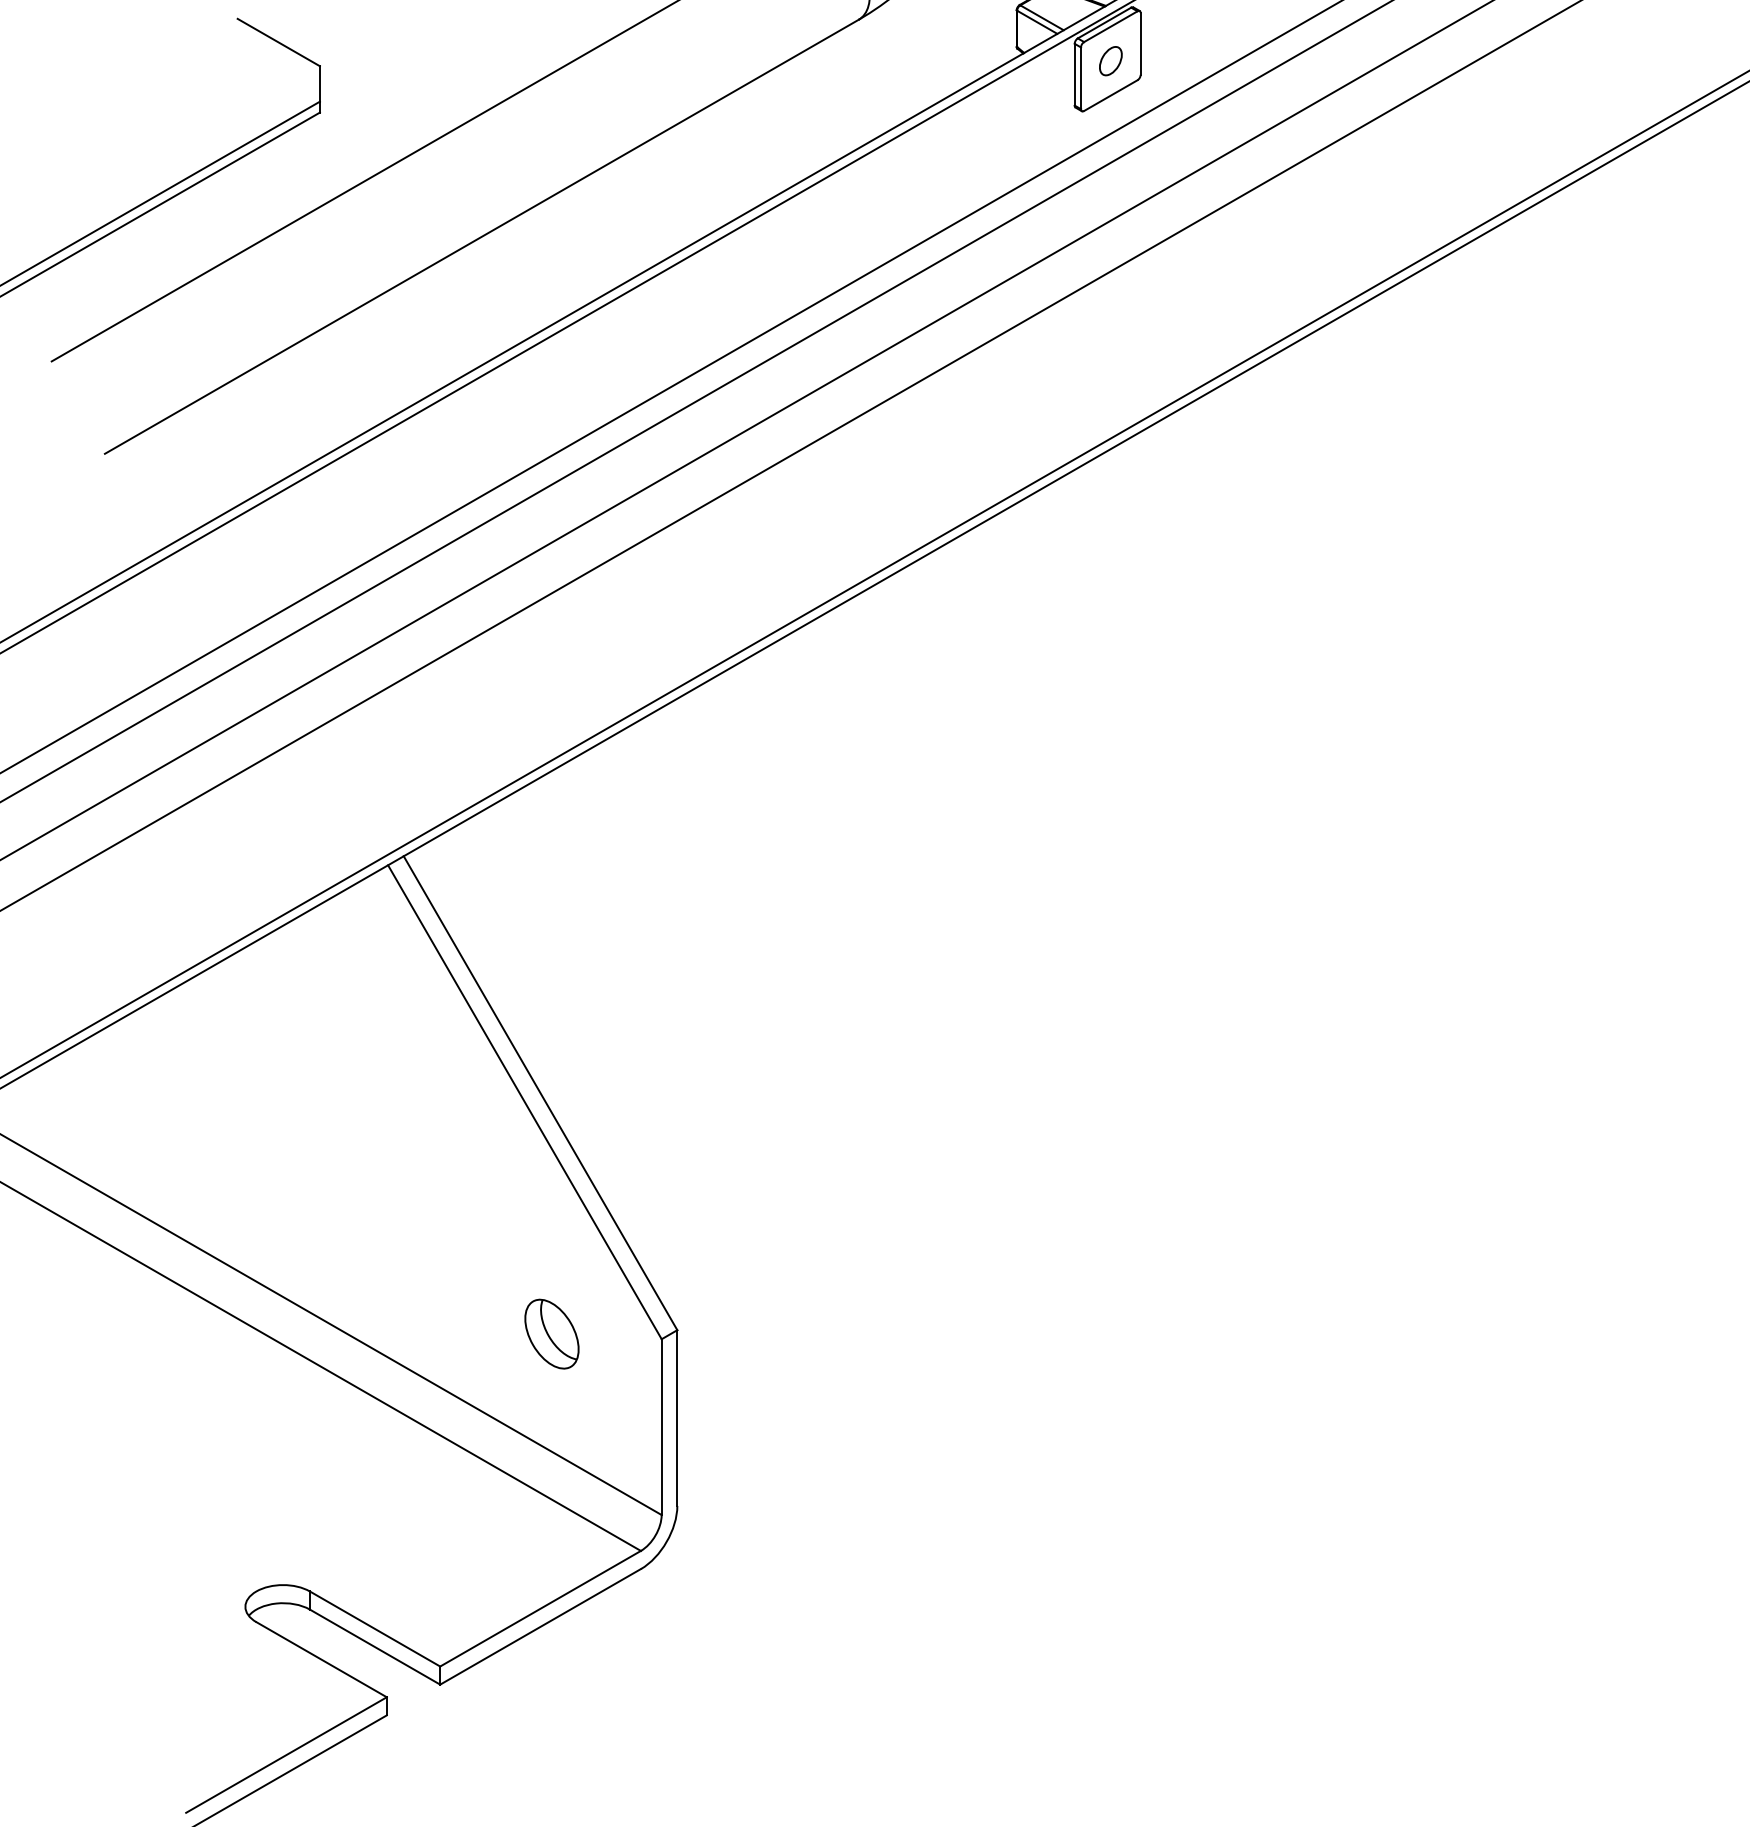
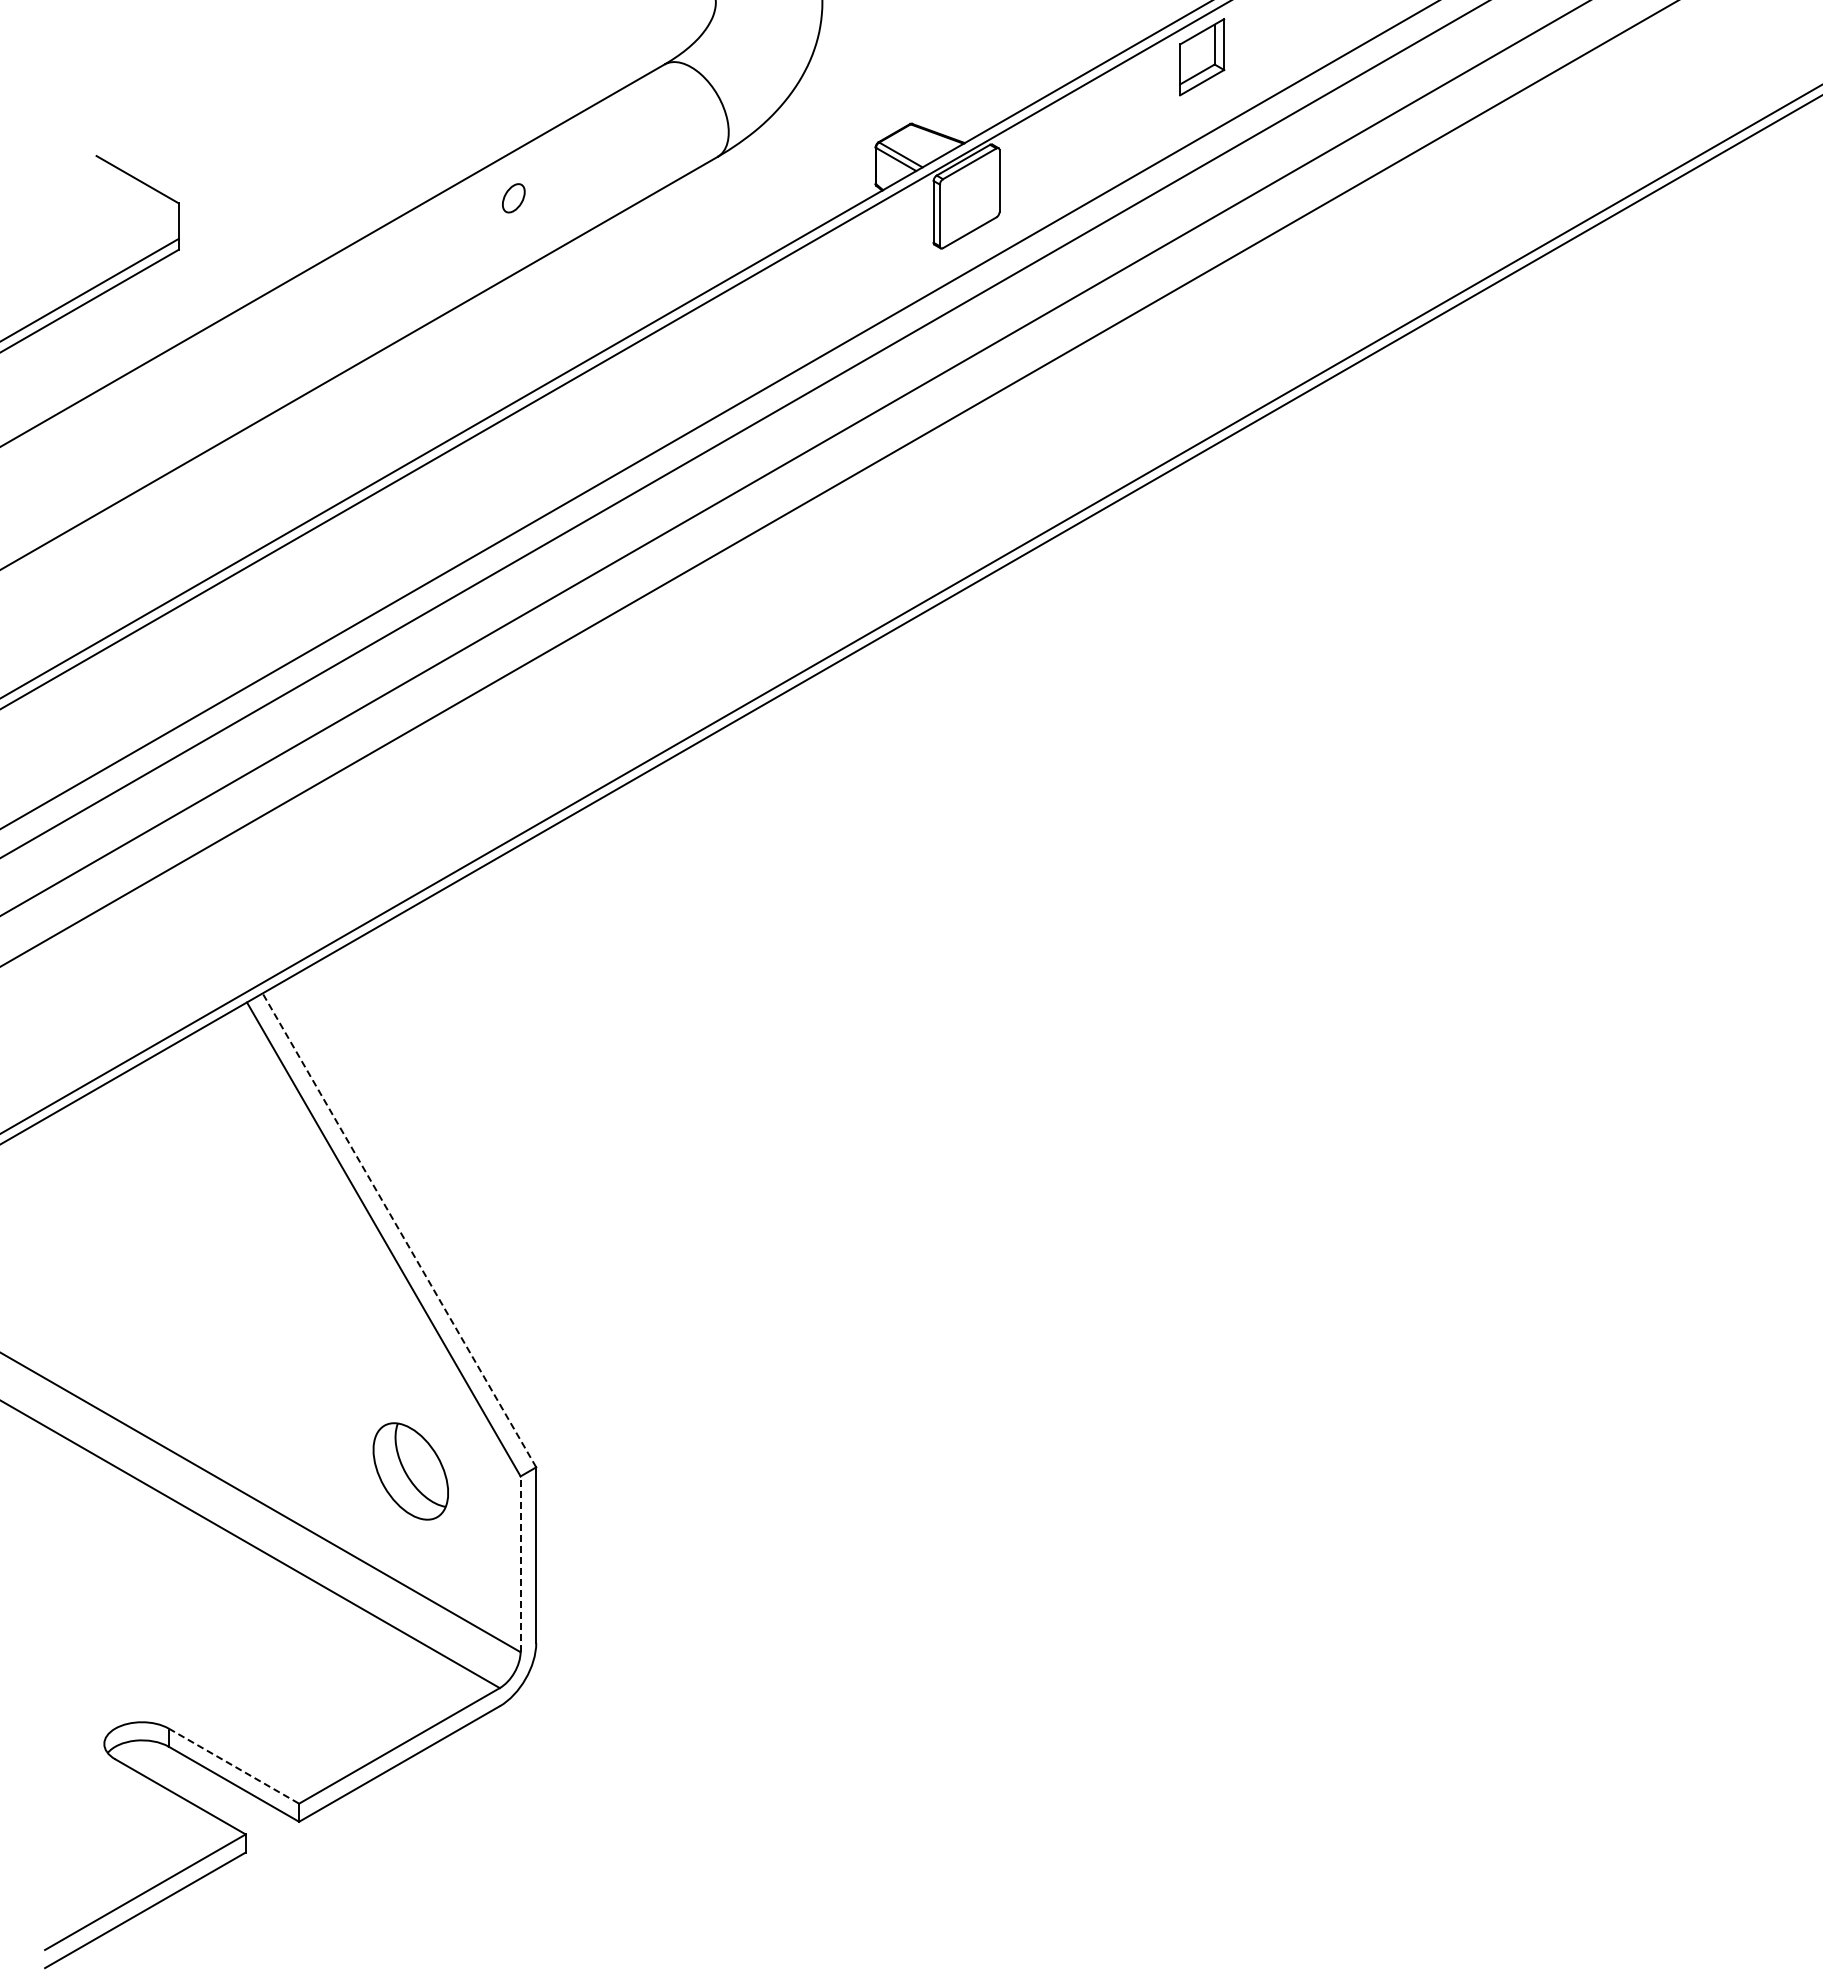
part: (1110, 61) -> (513, 198), moved
line: (540, 1093) -> (399, 1230), solid -> dashed
part: (551, 1333) -> (410, 1470), size x1.4
line: (661, 1427) -> (520, 1564), solid -> dashed
line: (375, 1629) -> (234, 1766), solid -> dashed

